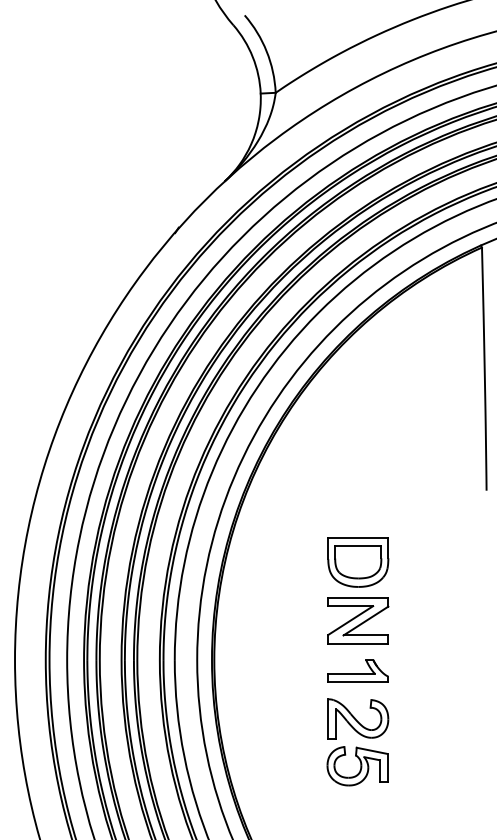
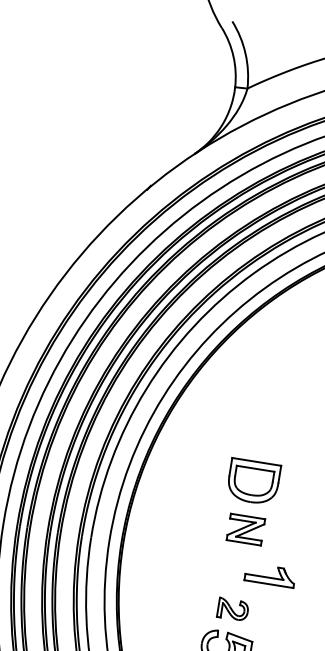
part: (358, 620) -> (246, 529), size x0.7
part: (357, 670) -> (269, 574), moved
part: (358, 718) -> (233, 609), size x0.6

